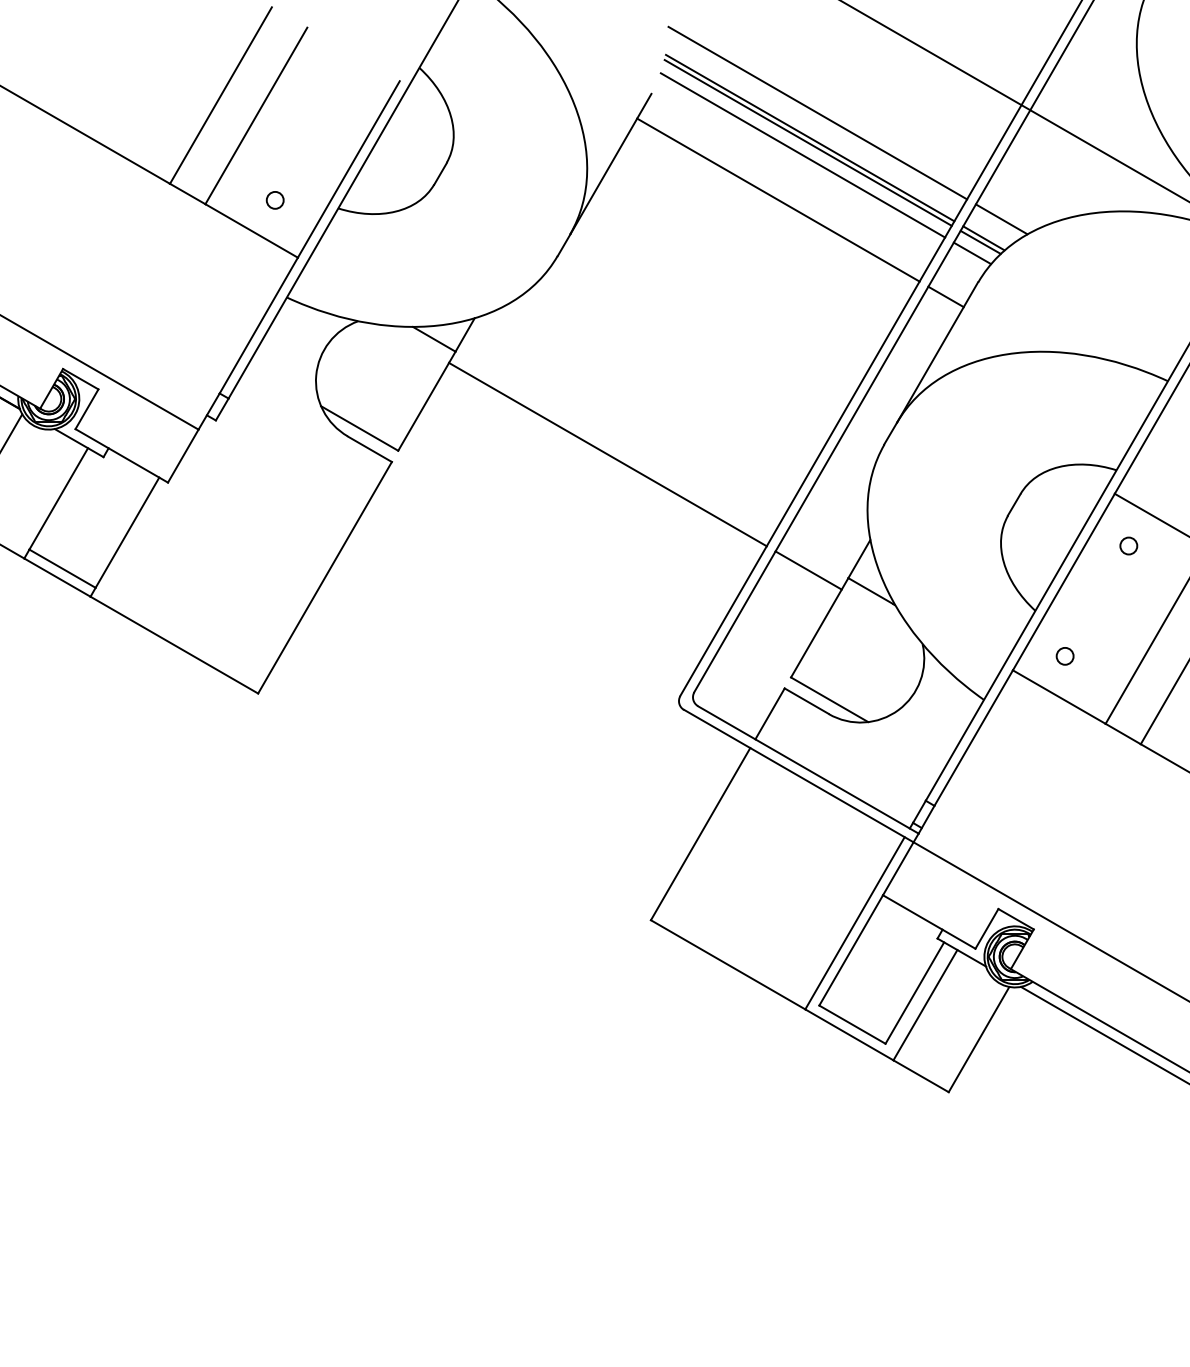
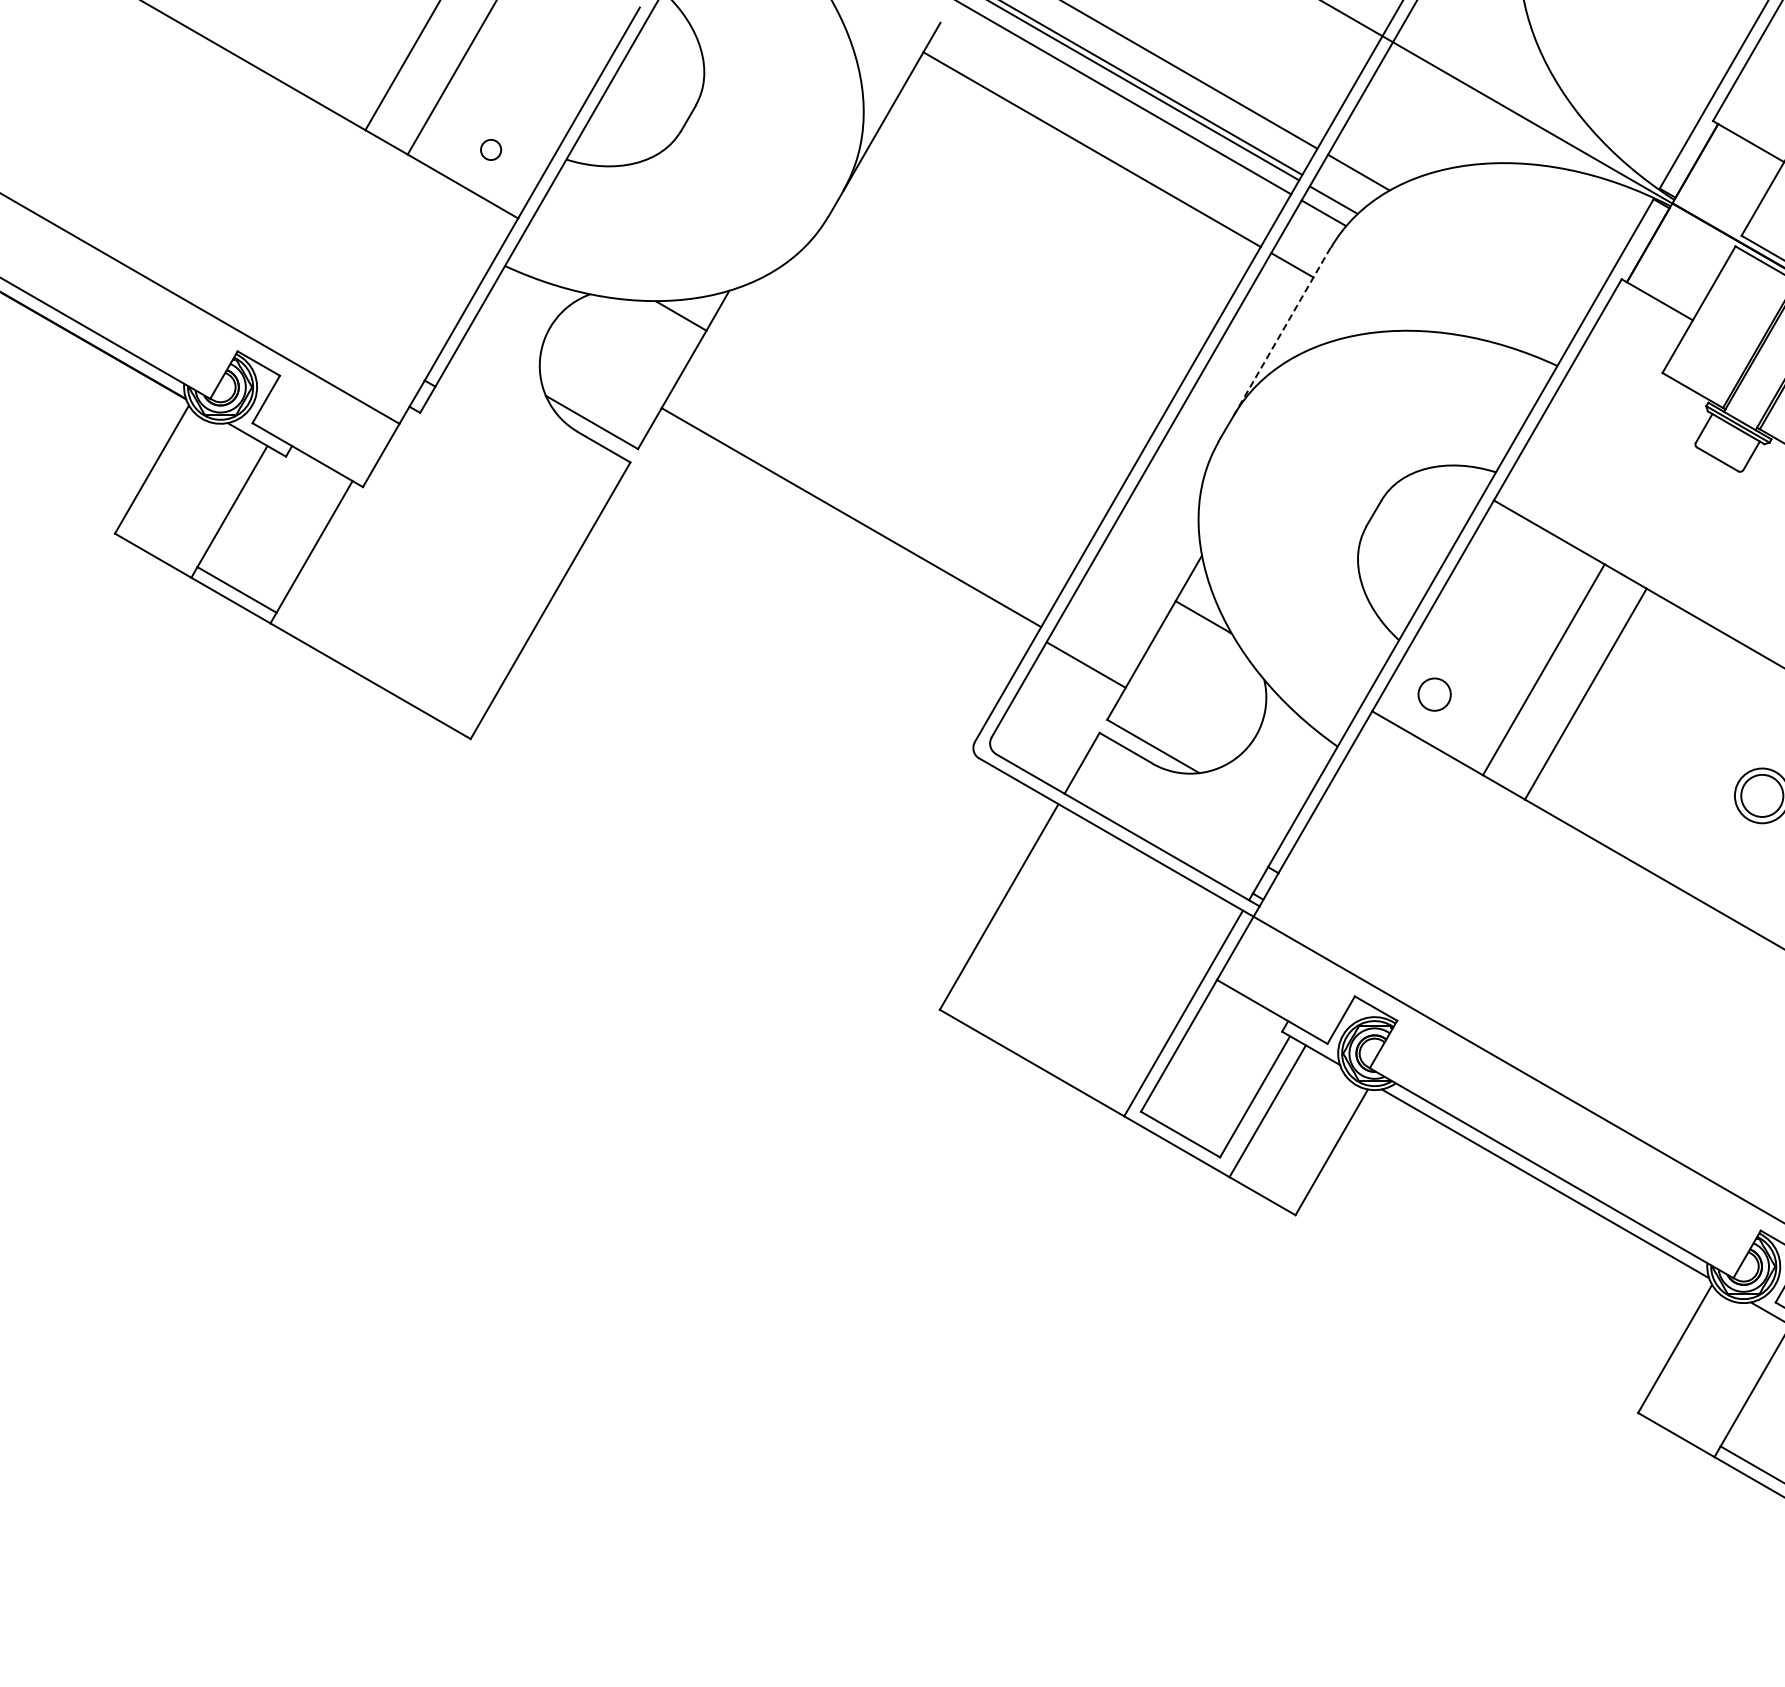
line: (983, 238) -> (1337, 195), removed
line: (937, 352) -> (1282, 331), solid -> dashed
line: (607, 454) -> (851, 517), moved
circle: (1128, 545) -> (1510, 562), removed
line: (808, 570) -> (1085, 664), moved
circle: (1065, 656) -> (1434, 694), size x1.6

